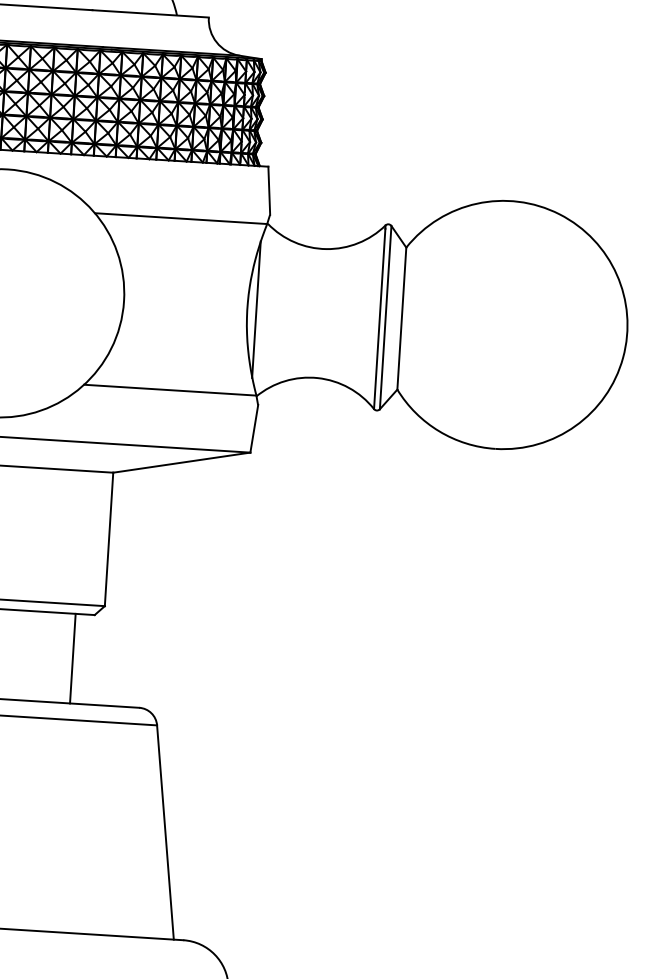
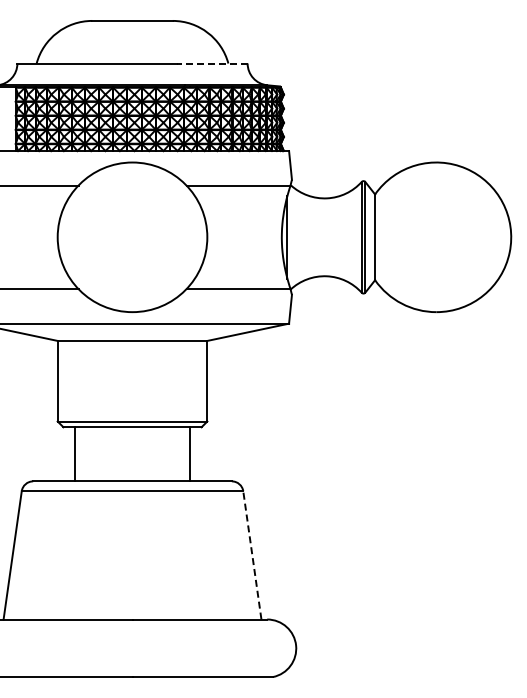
line: (150, 13) -> (212, 63), solid -> dashed
line: (165, 832) -> (252, 555), solid -> dashed

